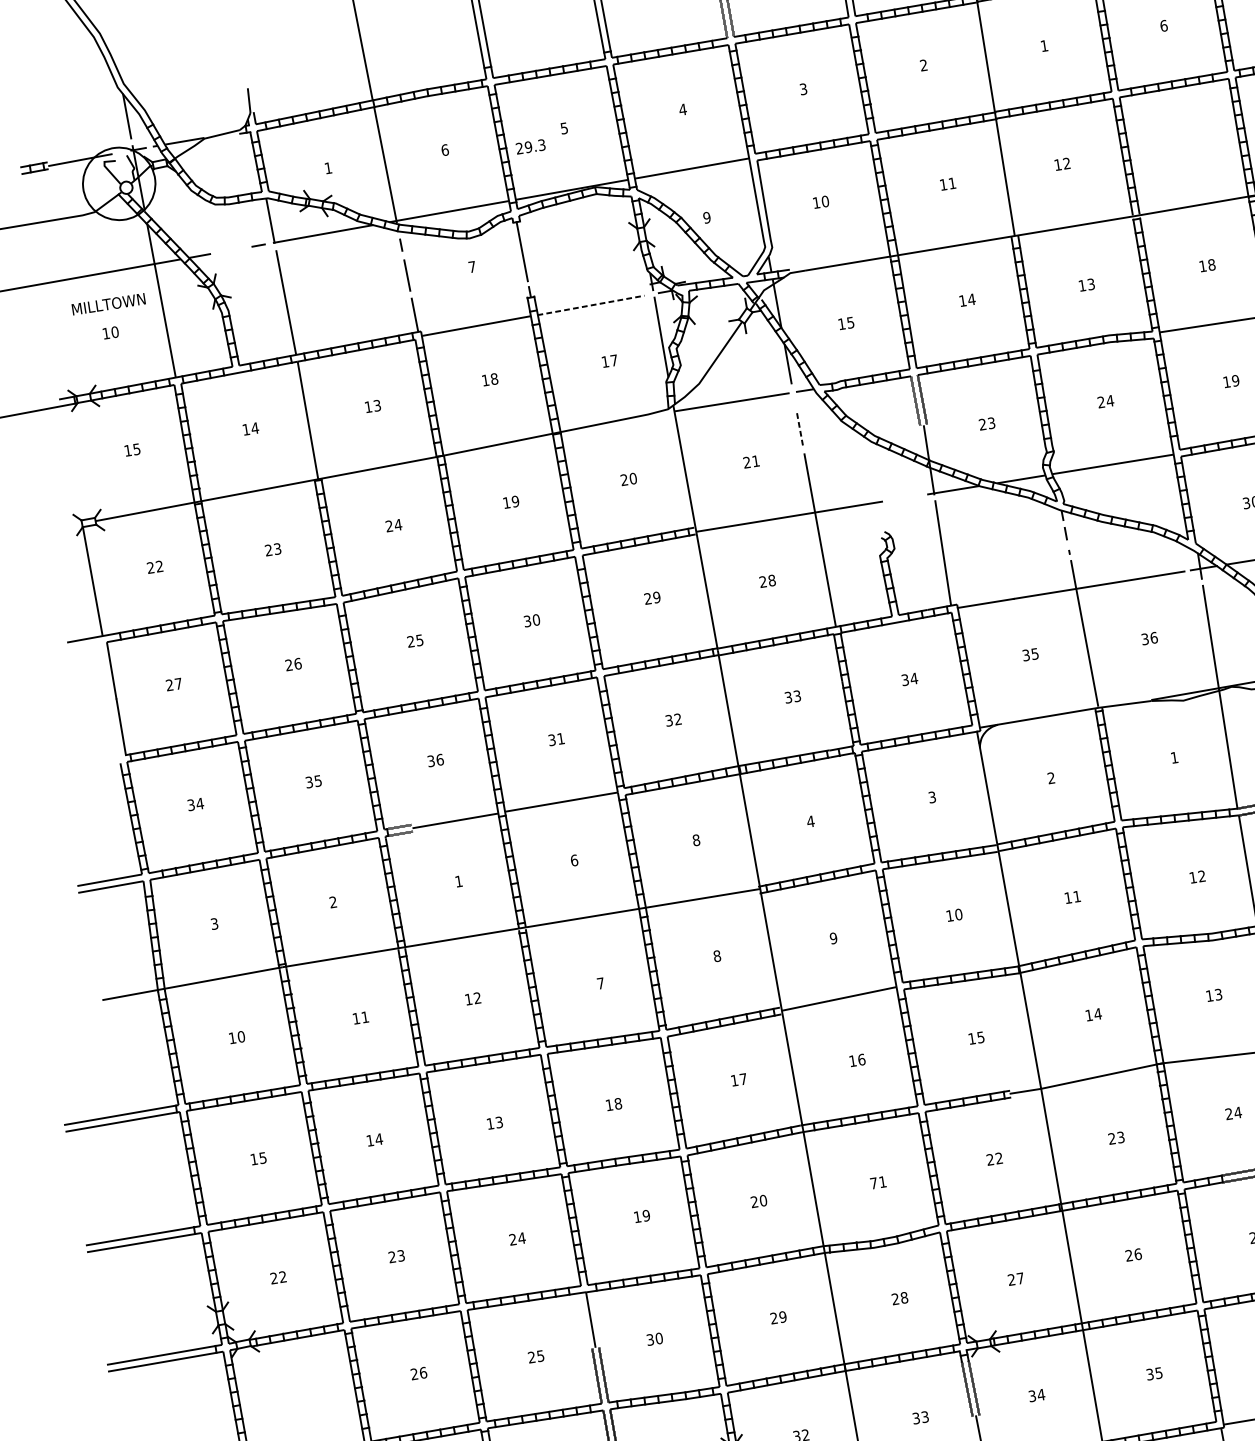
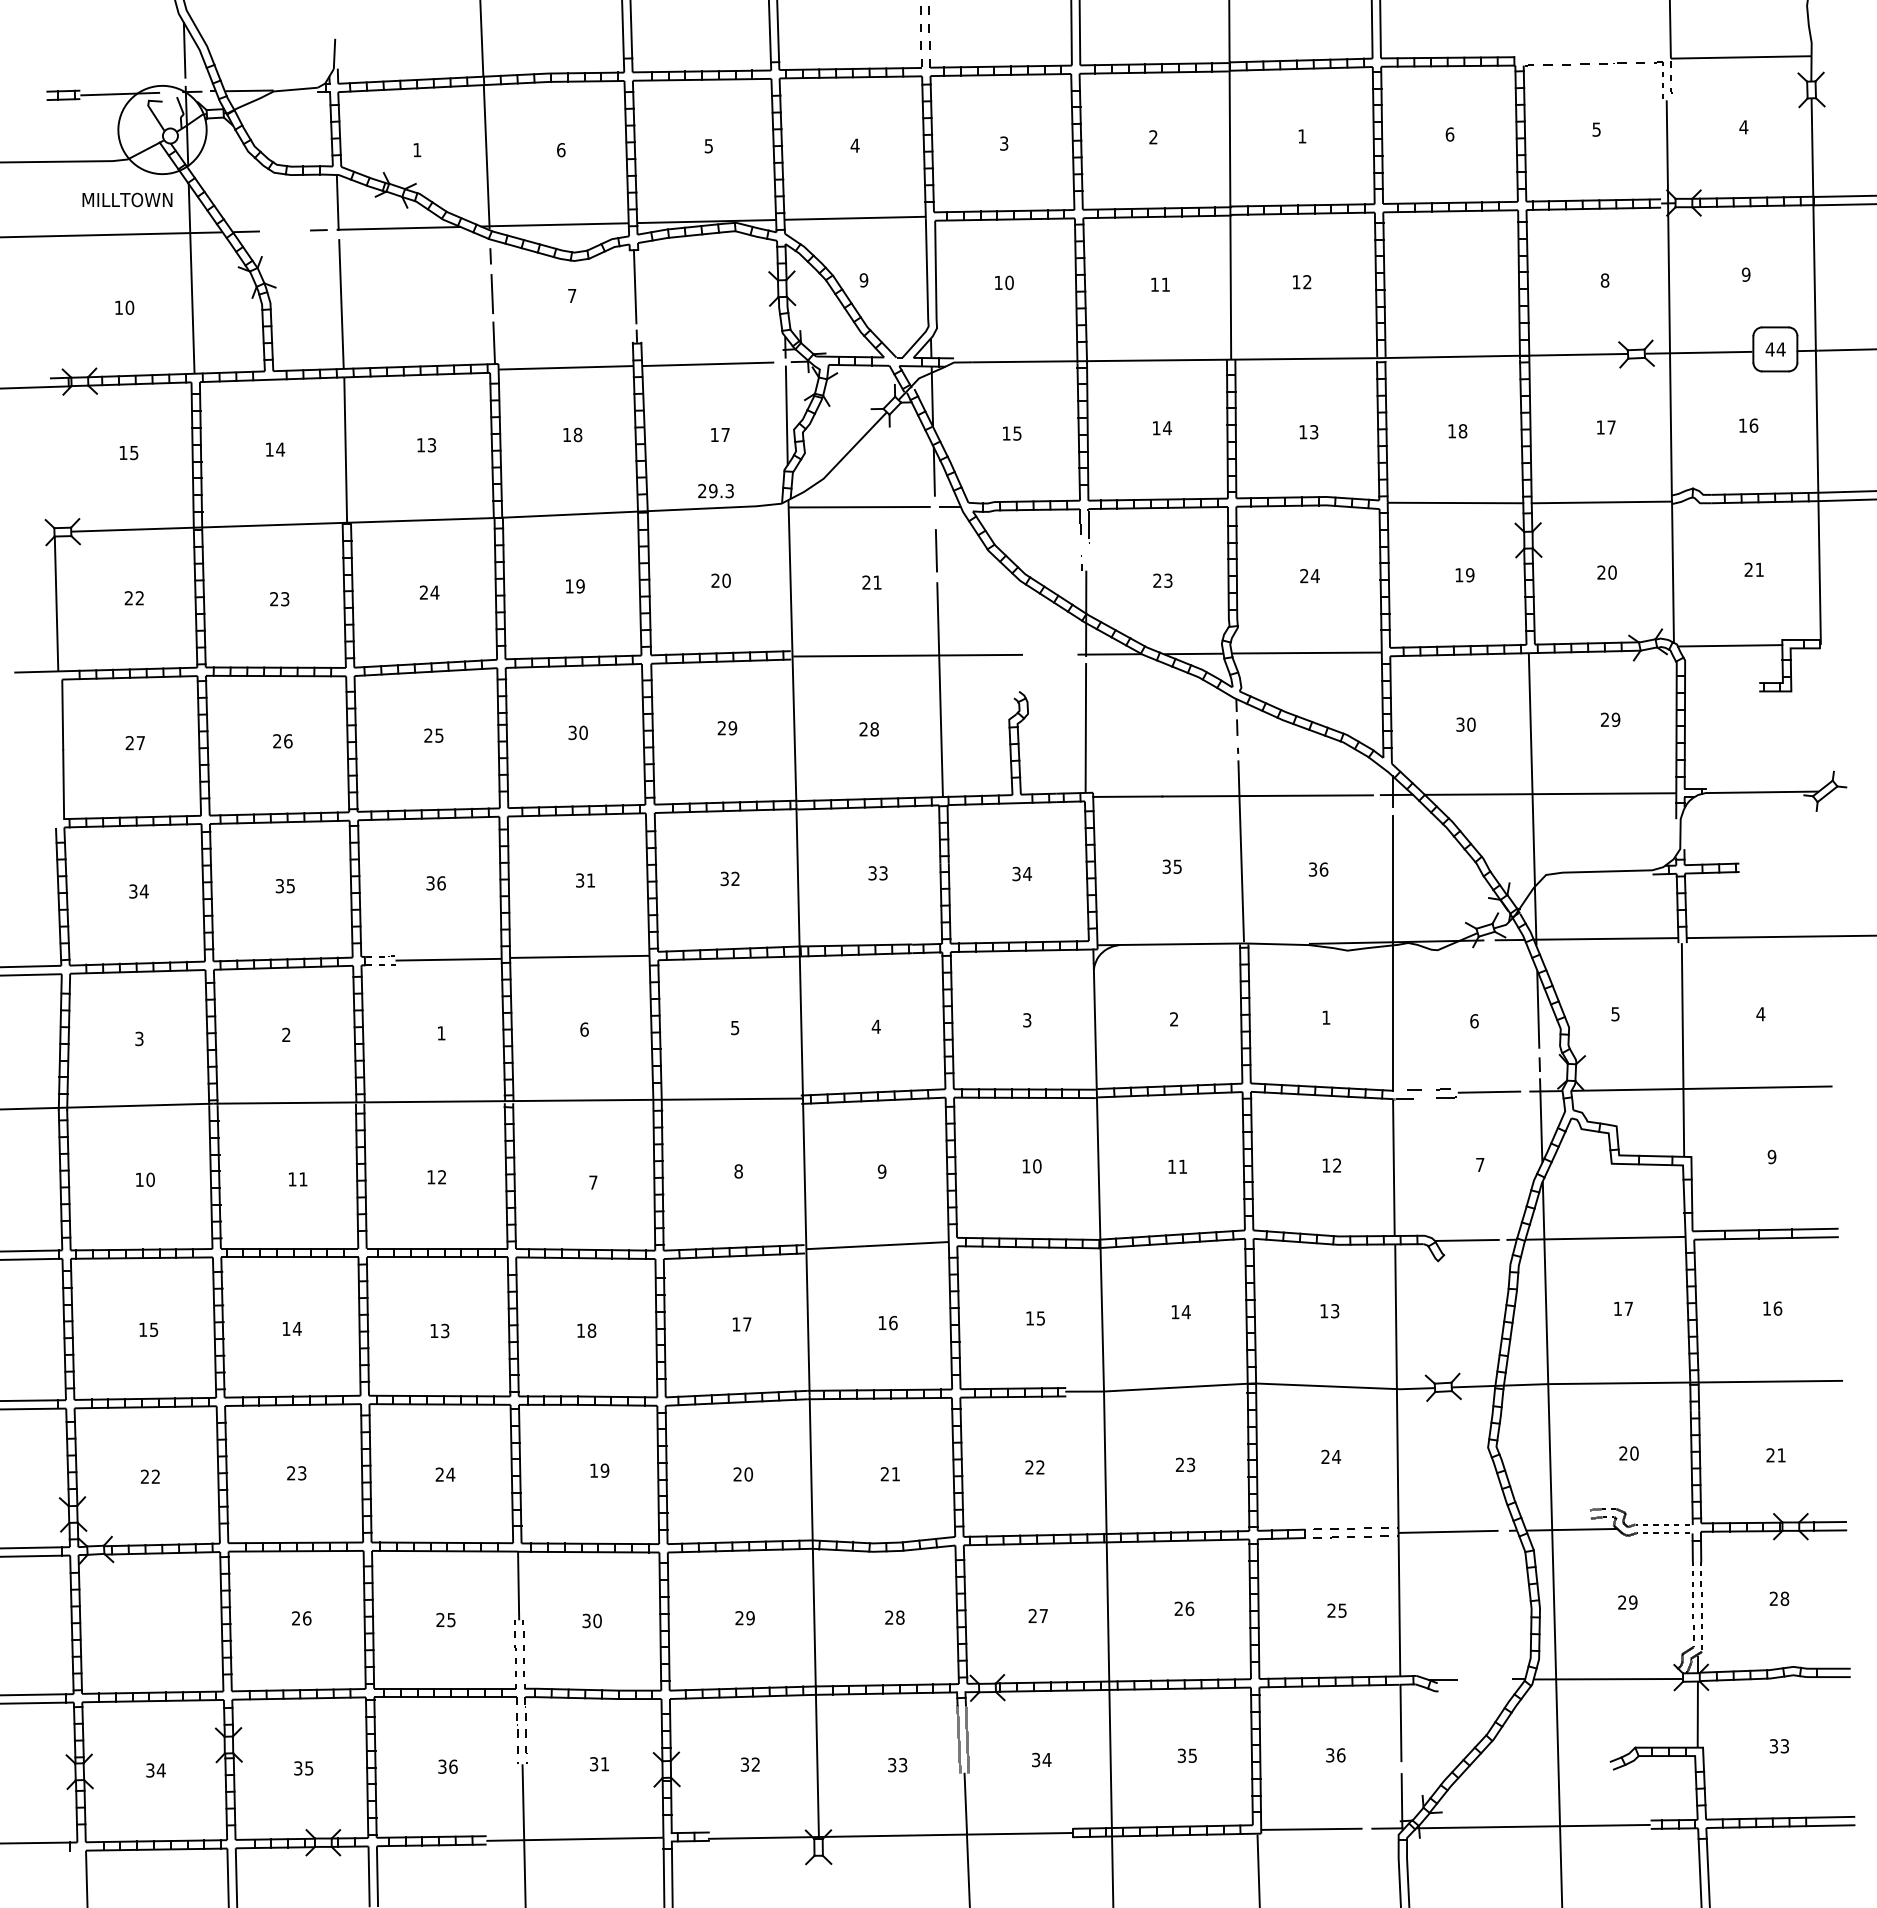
text: (530, 147) -> (715, 491), moved
text: (108, 303) -> (127, 199), moved
line: (591, 305) -> (708, 364), dashed -> solid
line: (799, 427) -> (936, 550), dashed -> solid
text: (696, 839) -> (735, 1027), 8 -> 5
text: (873, 1183) -> (884, 1474), 71 -> 21

